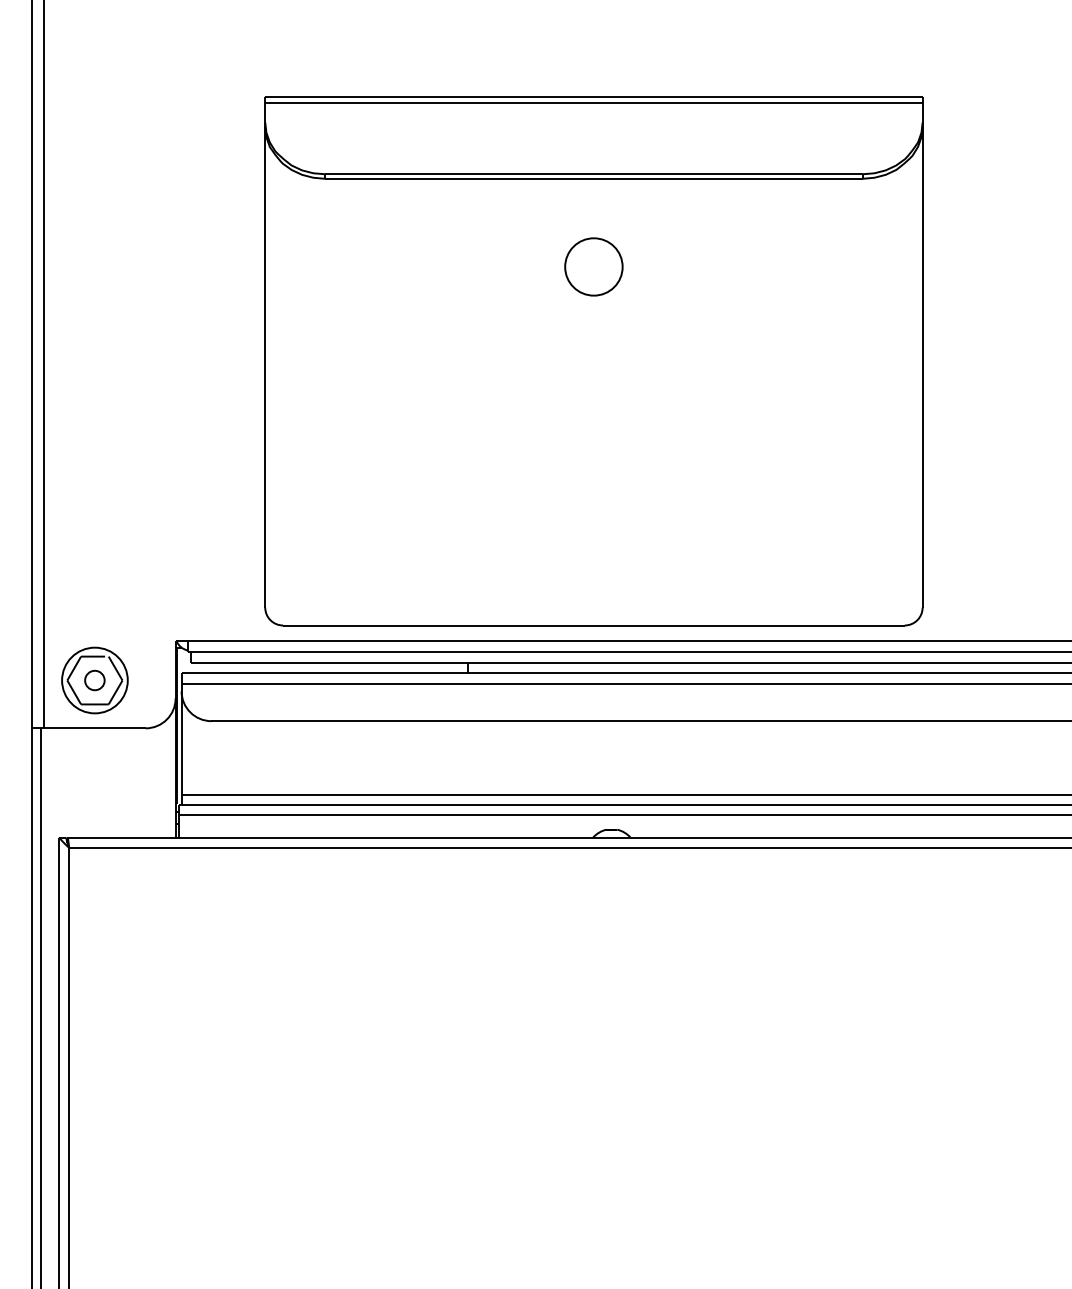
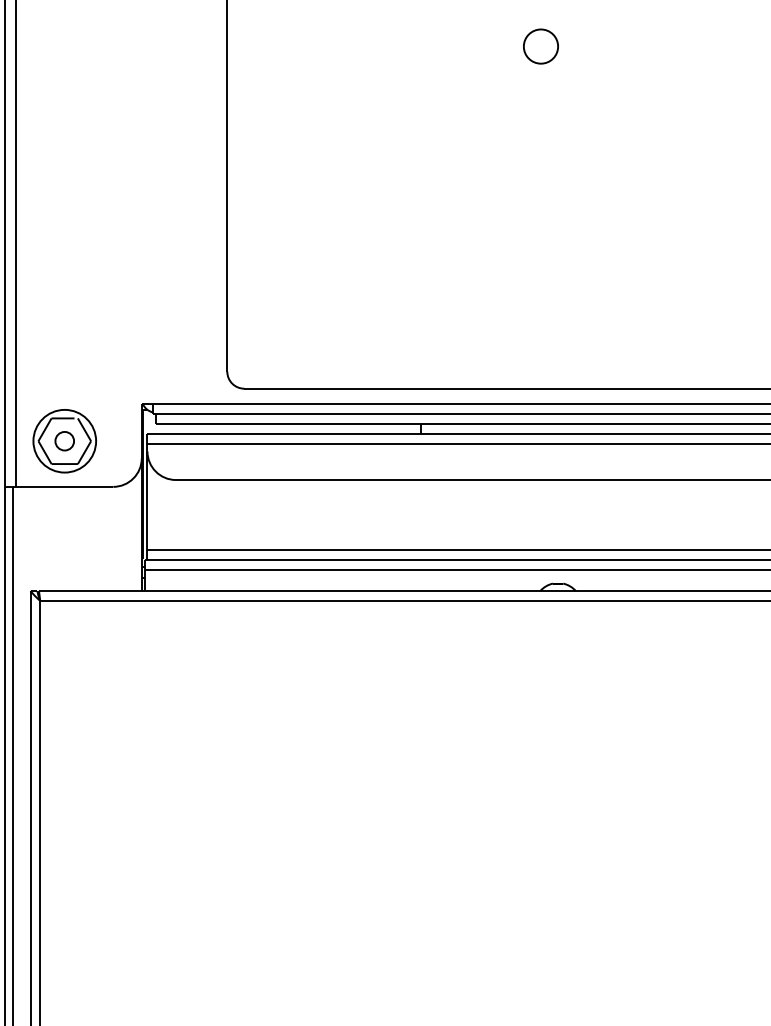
part: (593, 266) -> (540, 46), size x0.62

